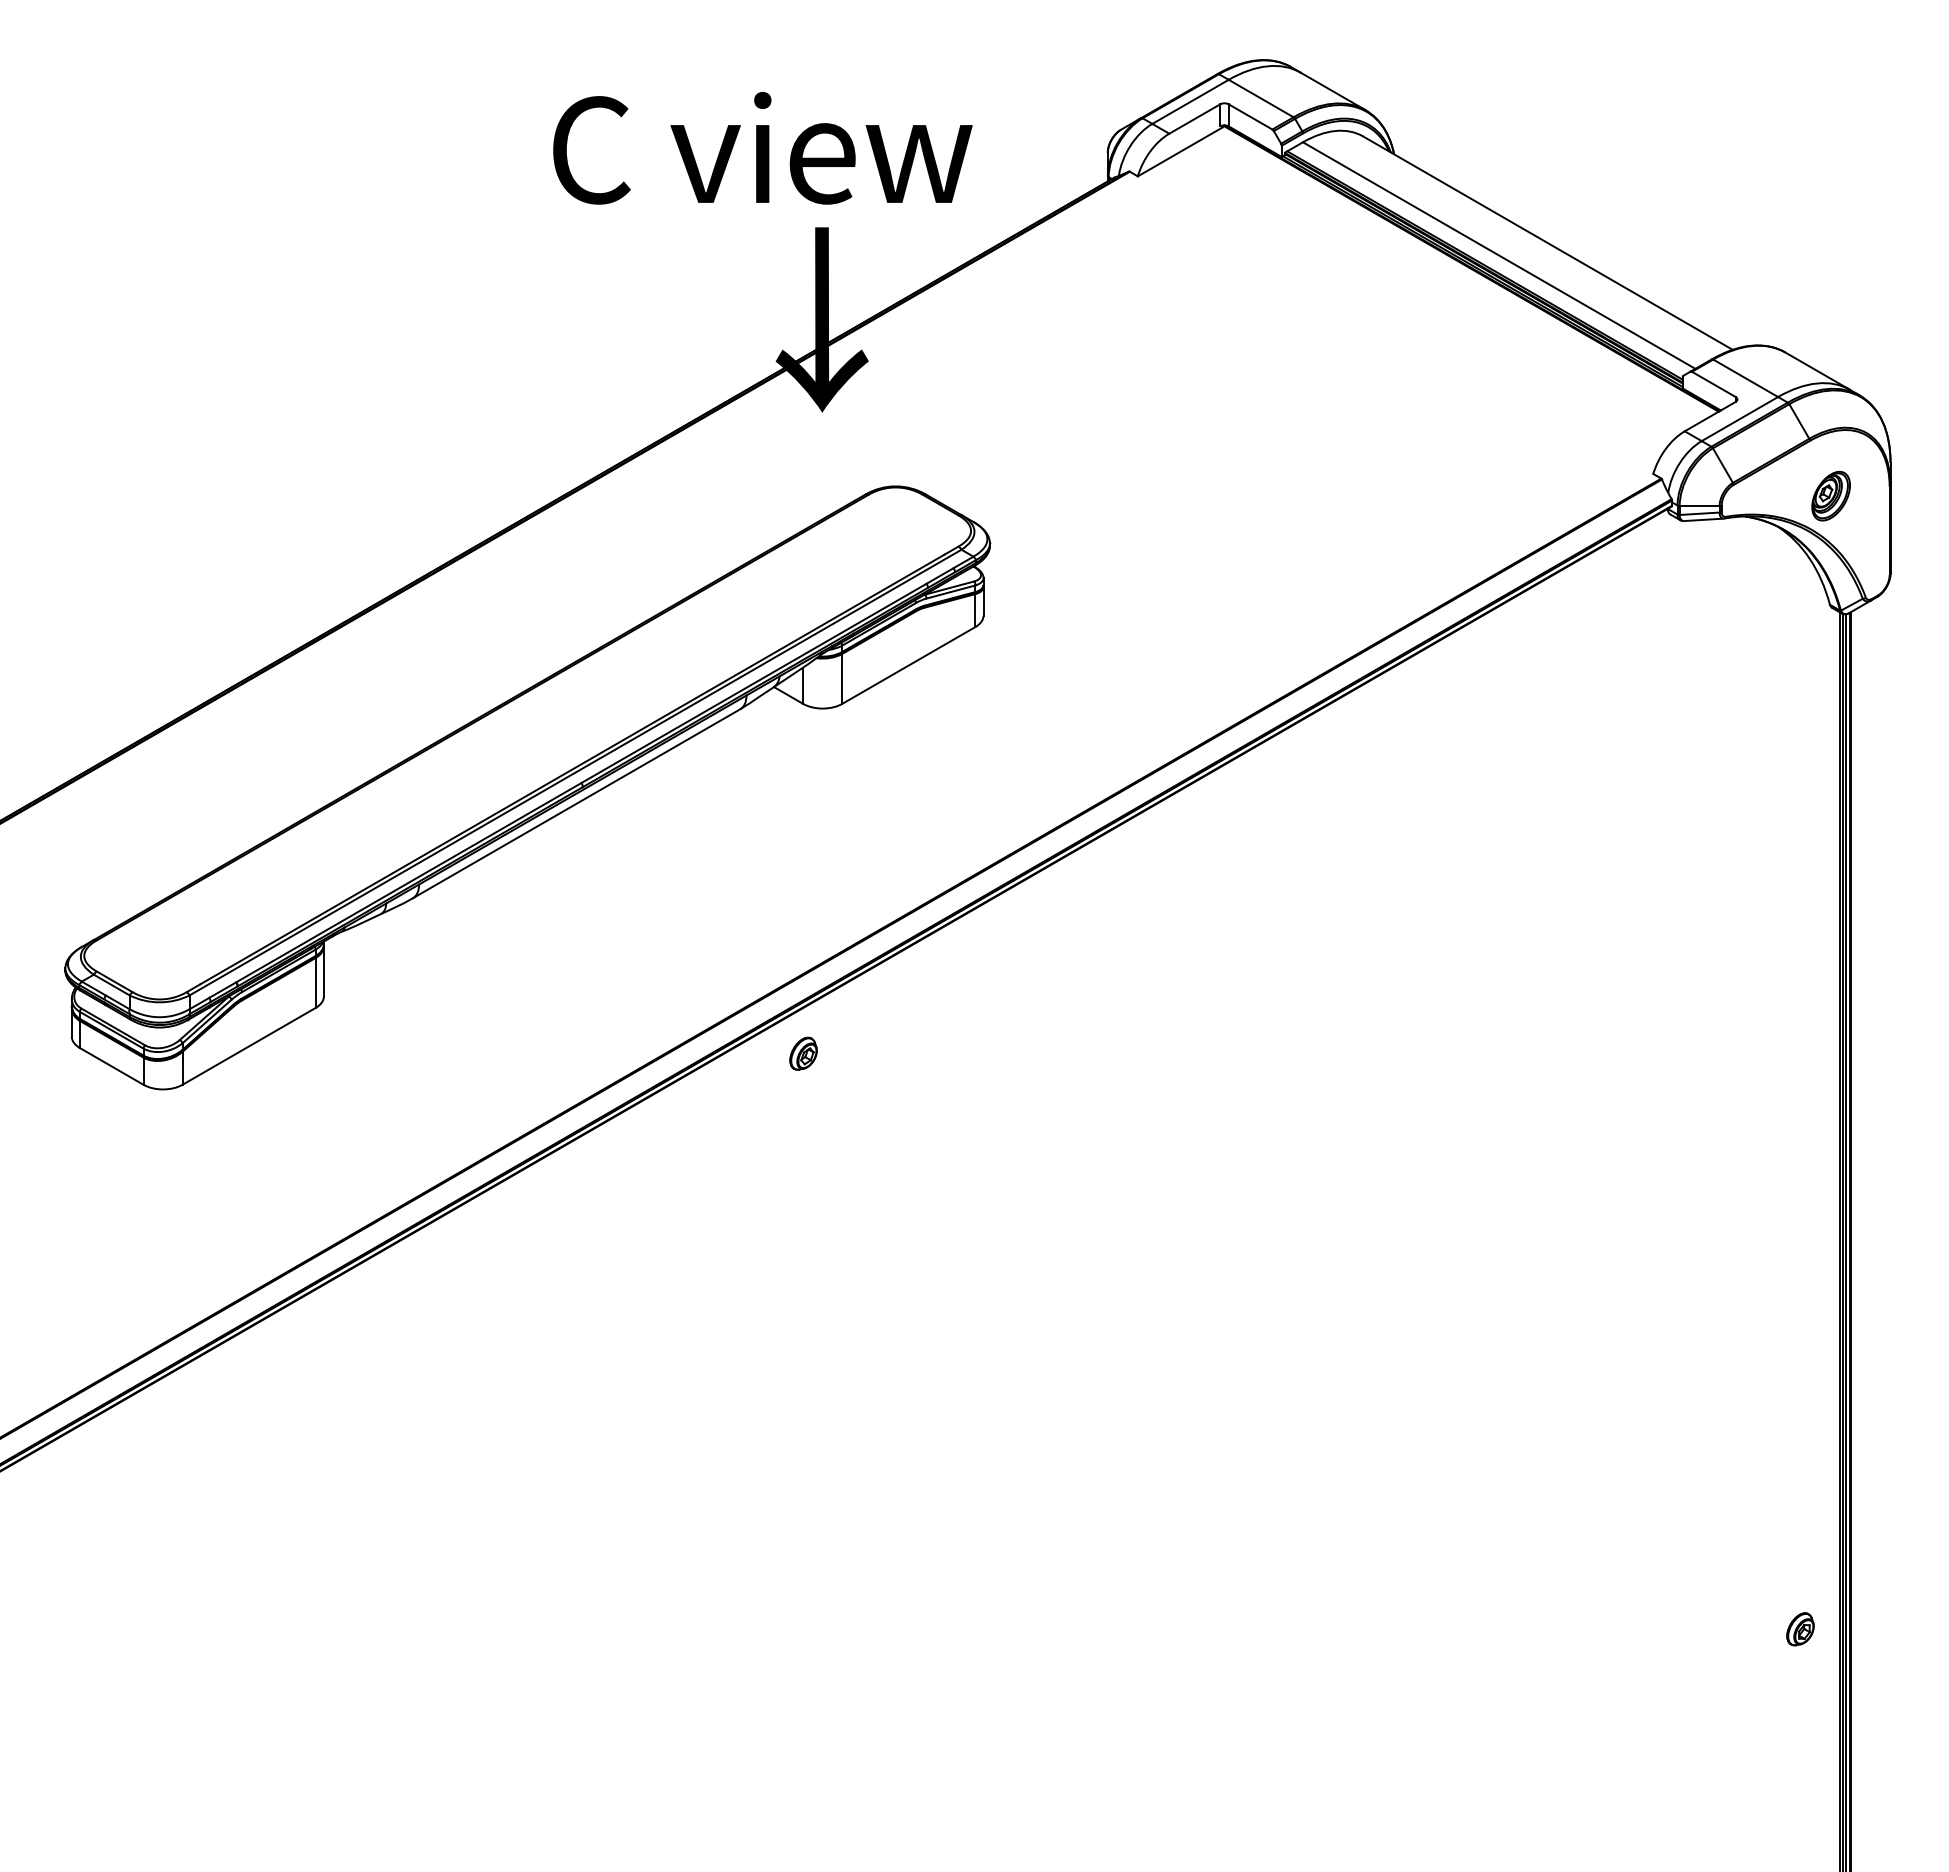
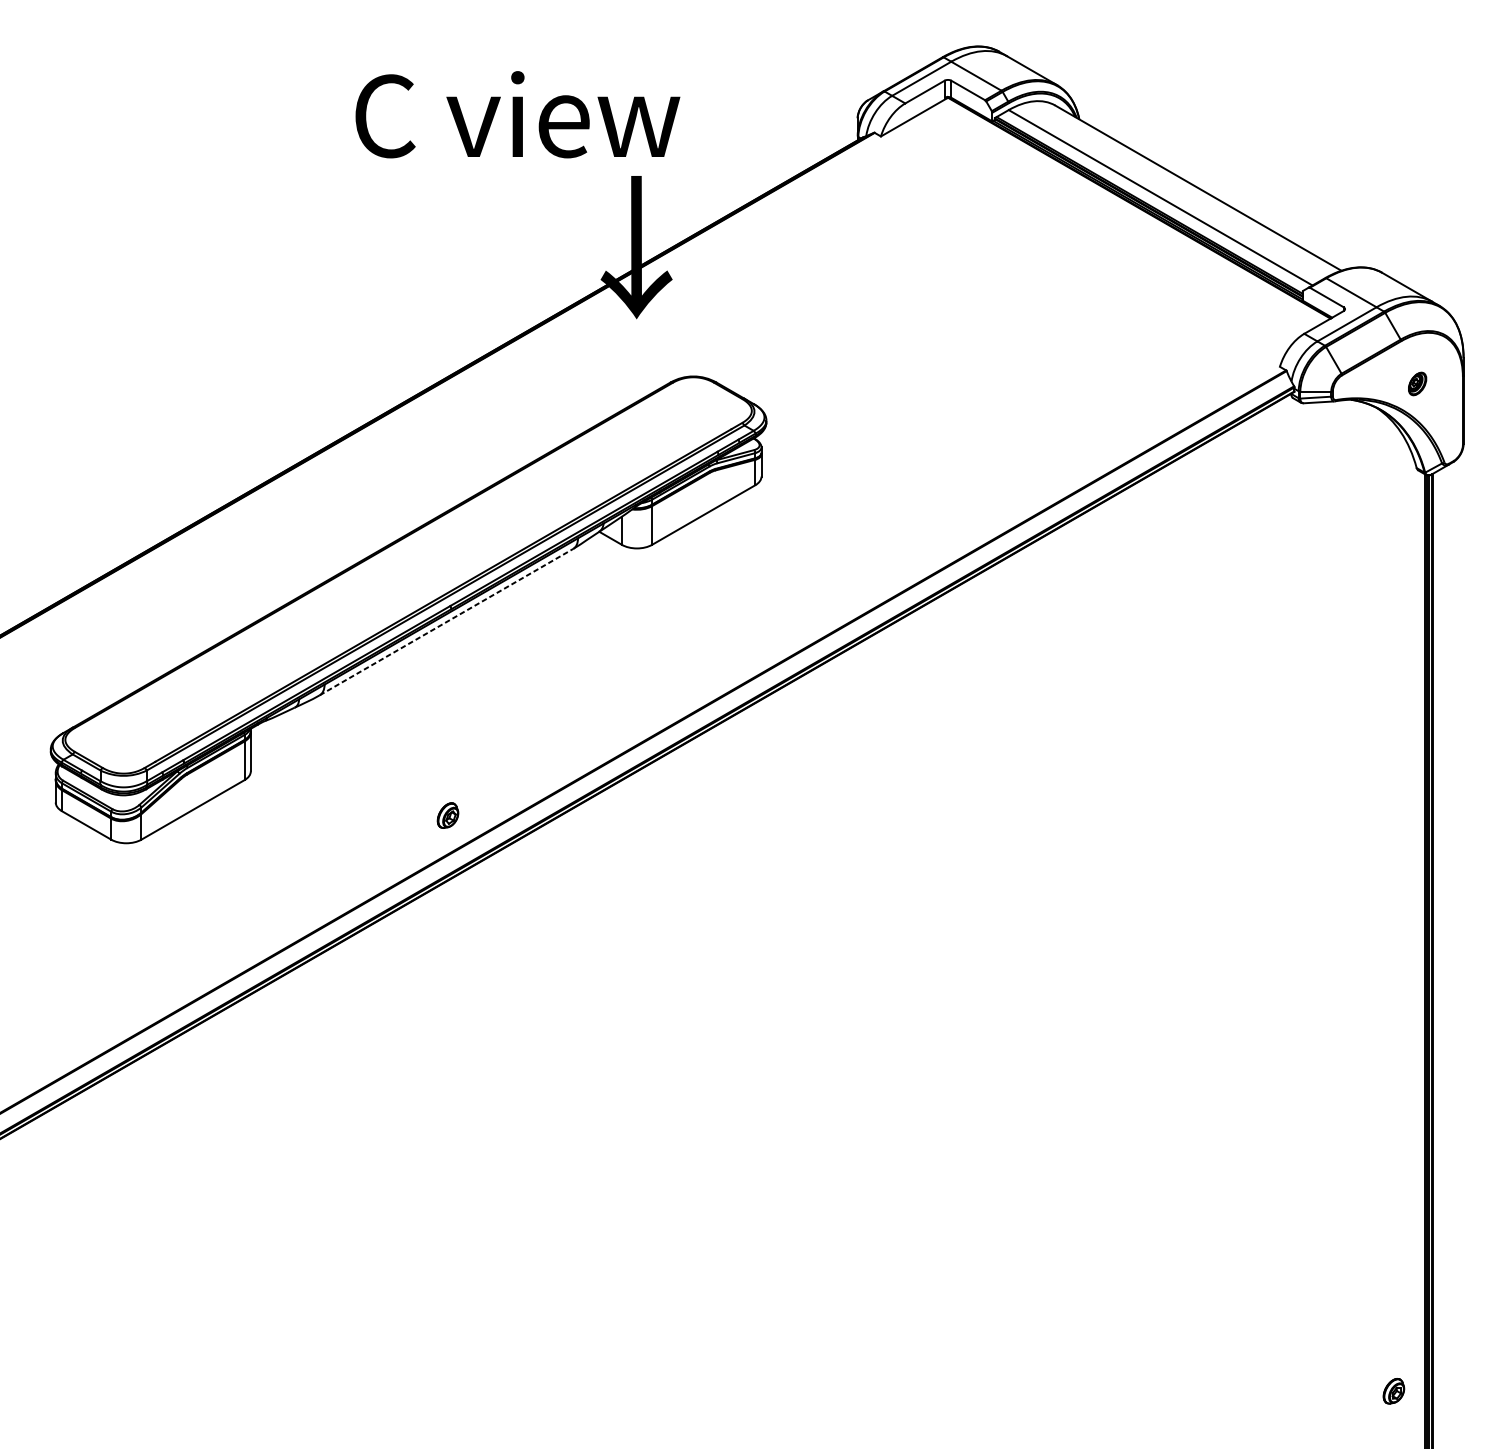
text: (762, 148) -> (517, 114), moved
part: (1830, 495) -> (1417, 383), size x0.6
line: (577, 803) -> (447, 621), solid -> dashed
part: (803, 1053) -> (447, 815), moved
part: (1800, 1629) -> (1393, 1391), moved

